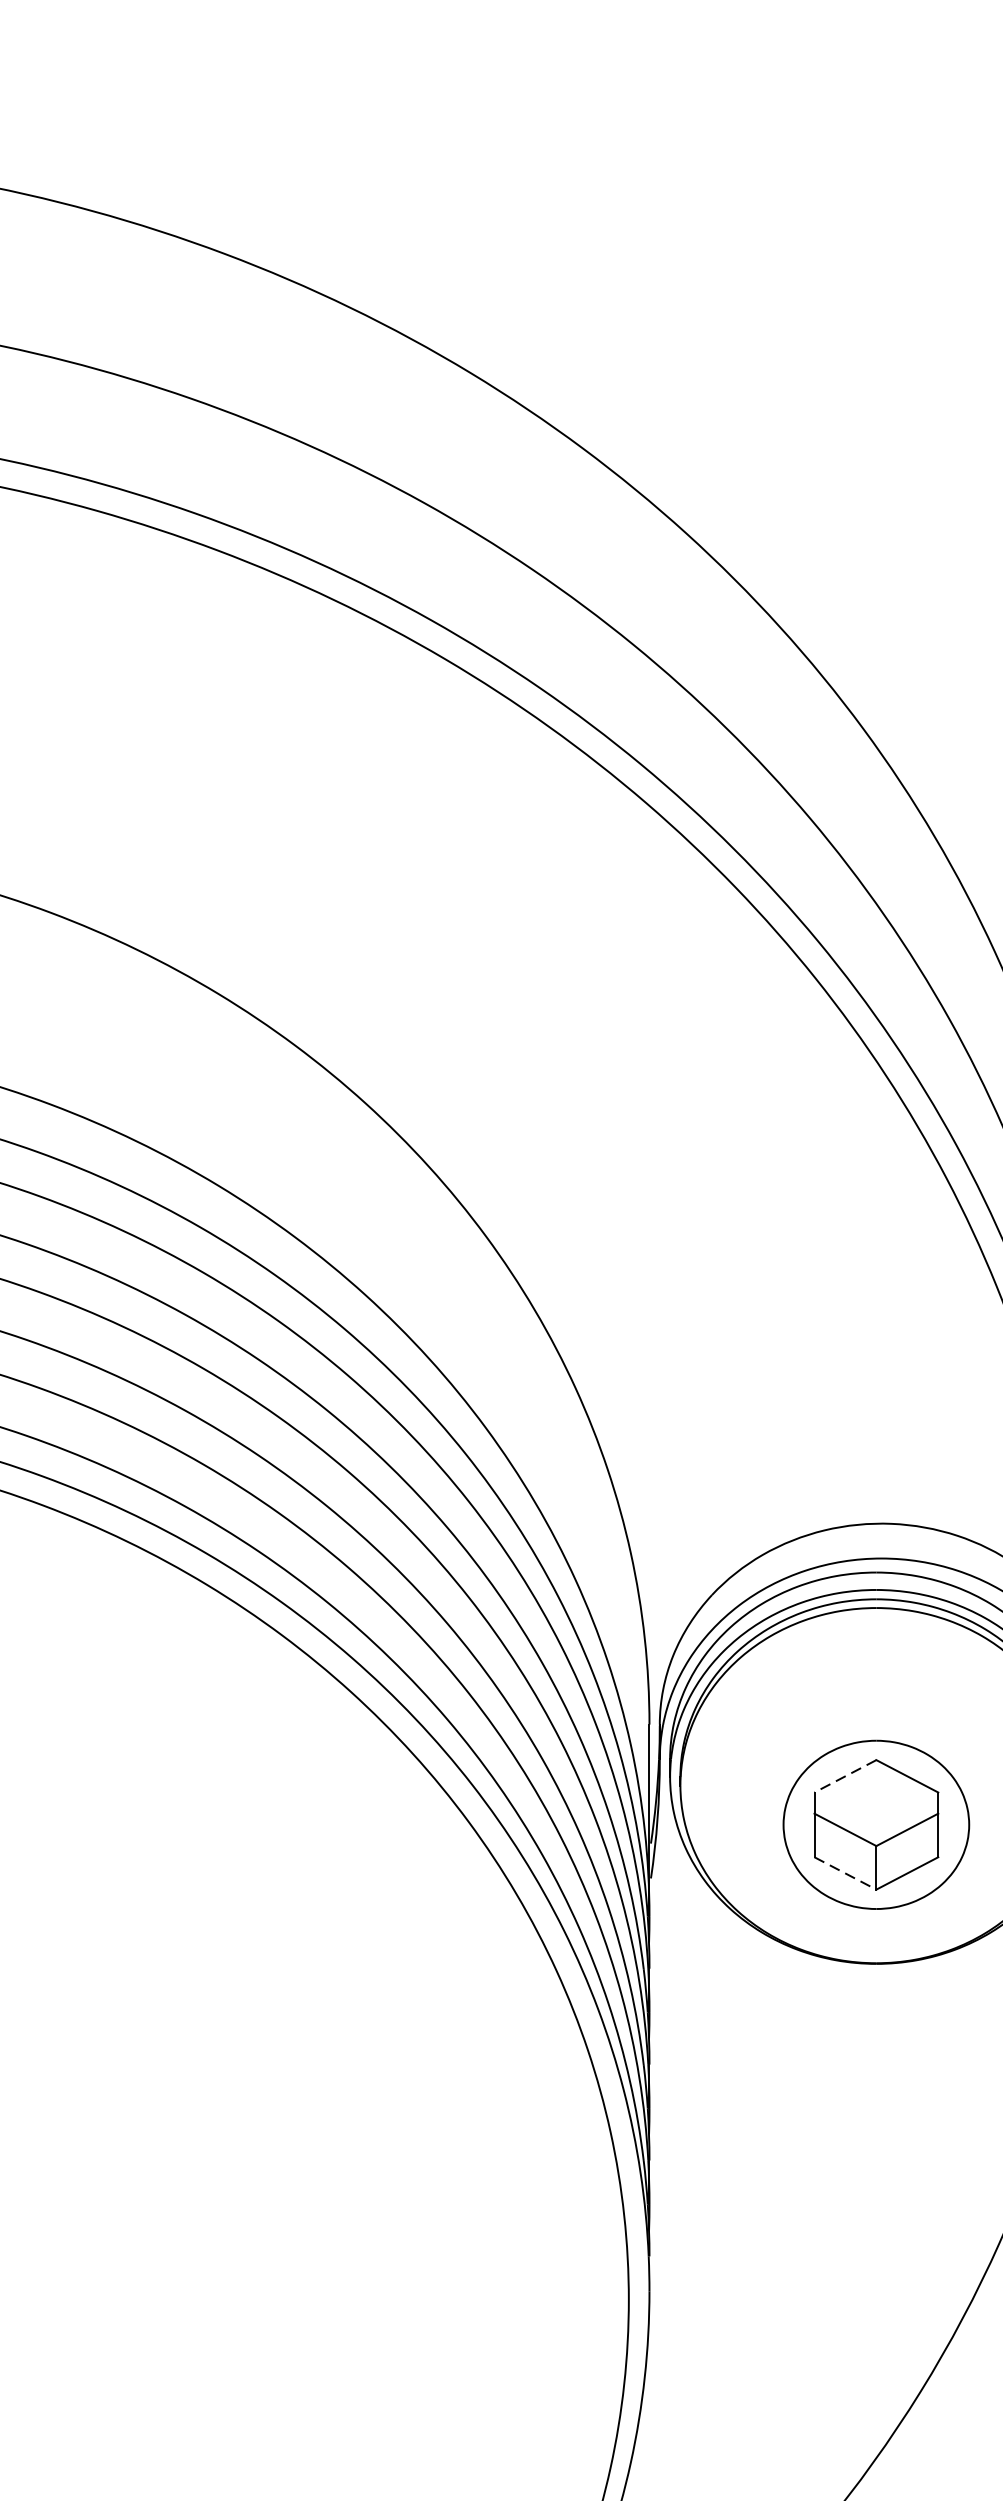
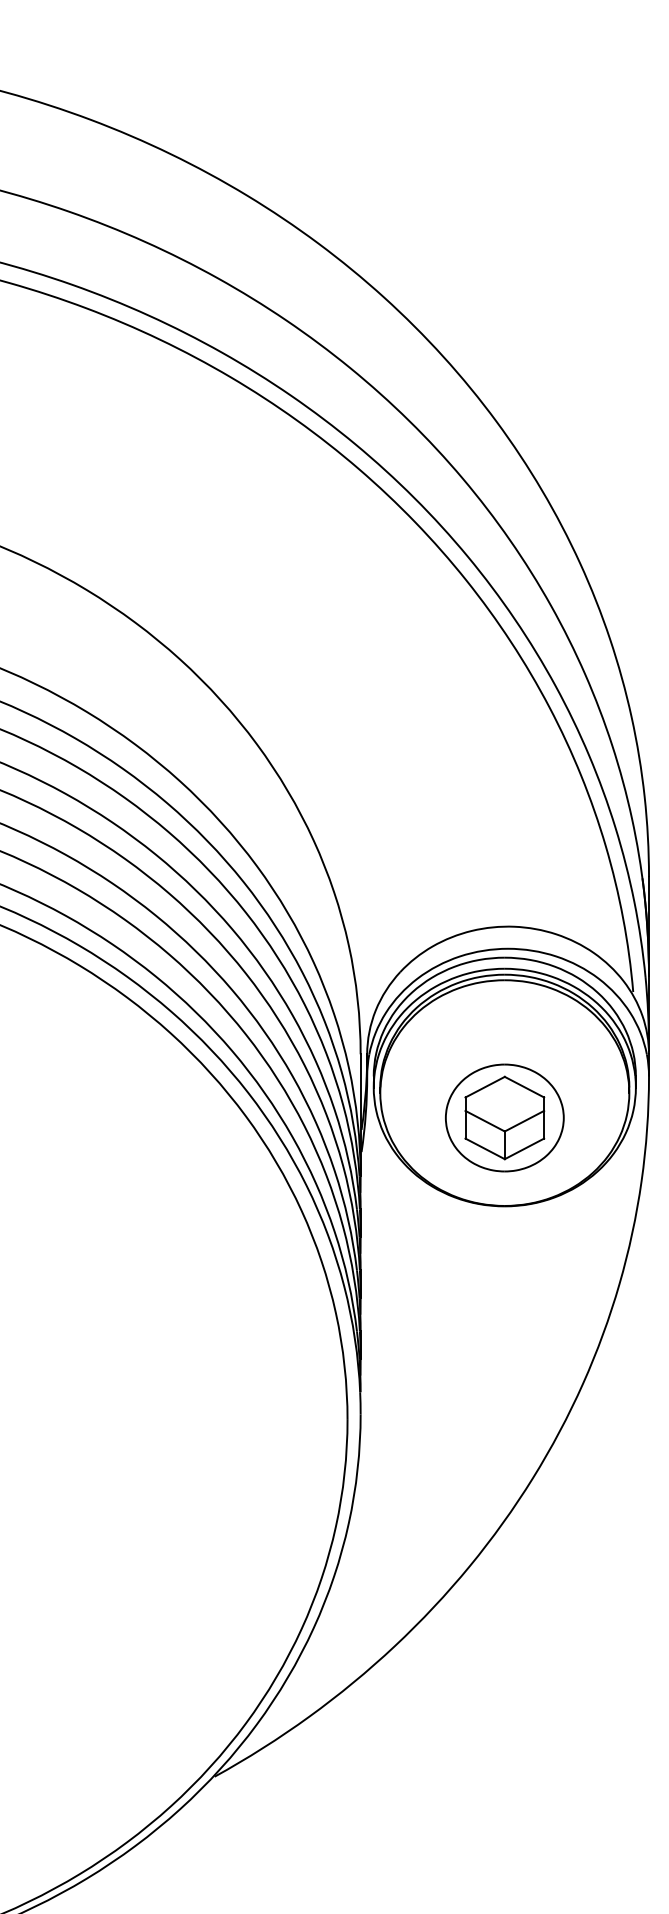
line: (844, 1776) -> (484, 1087), dashed -> solid
line: (845, 1874) -> (485, 1149), dashed -> solid

